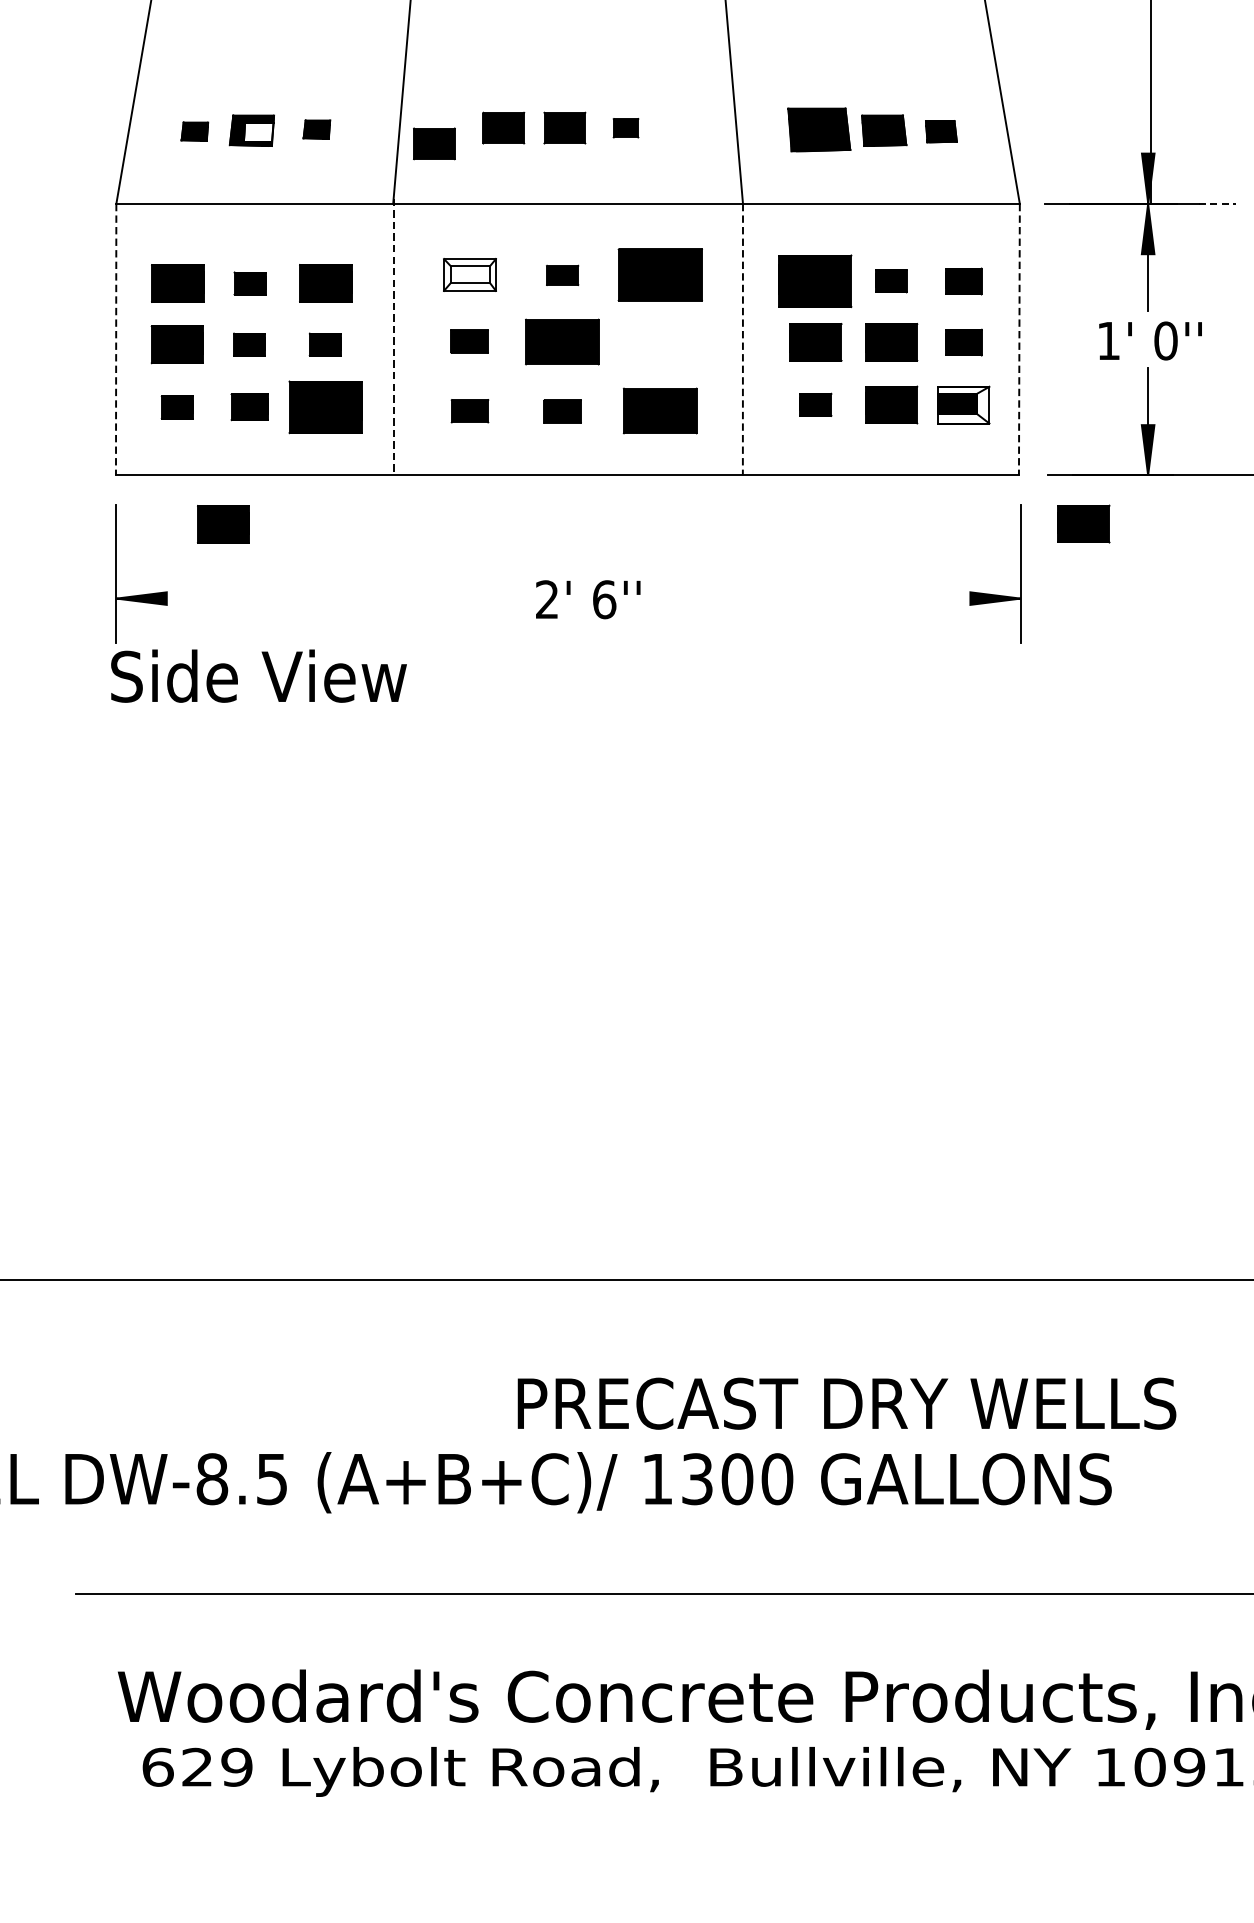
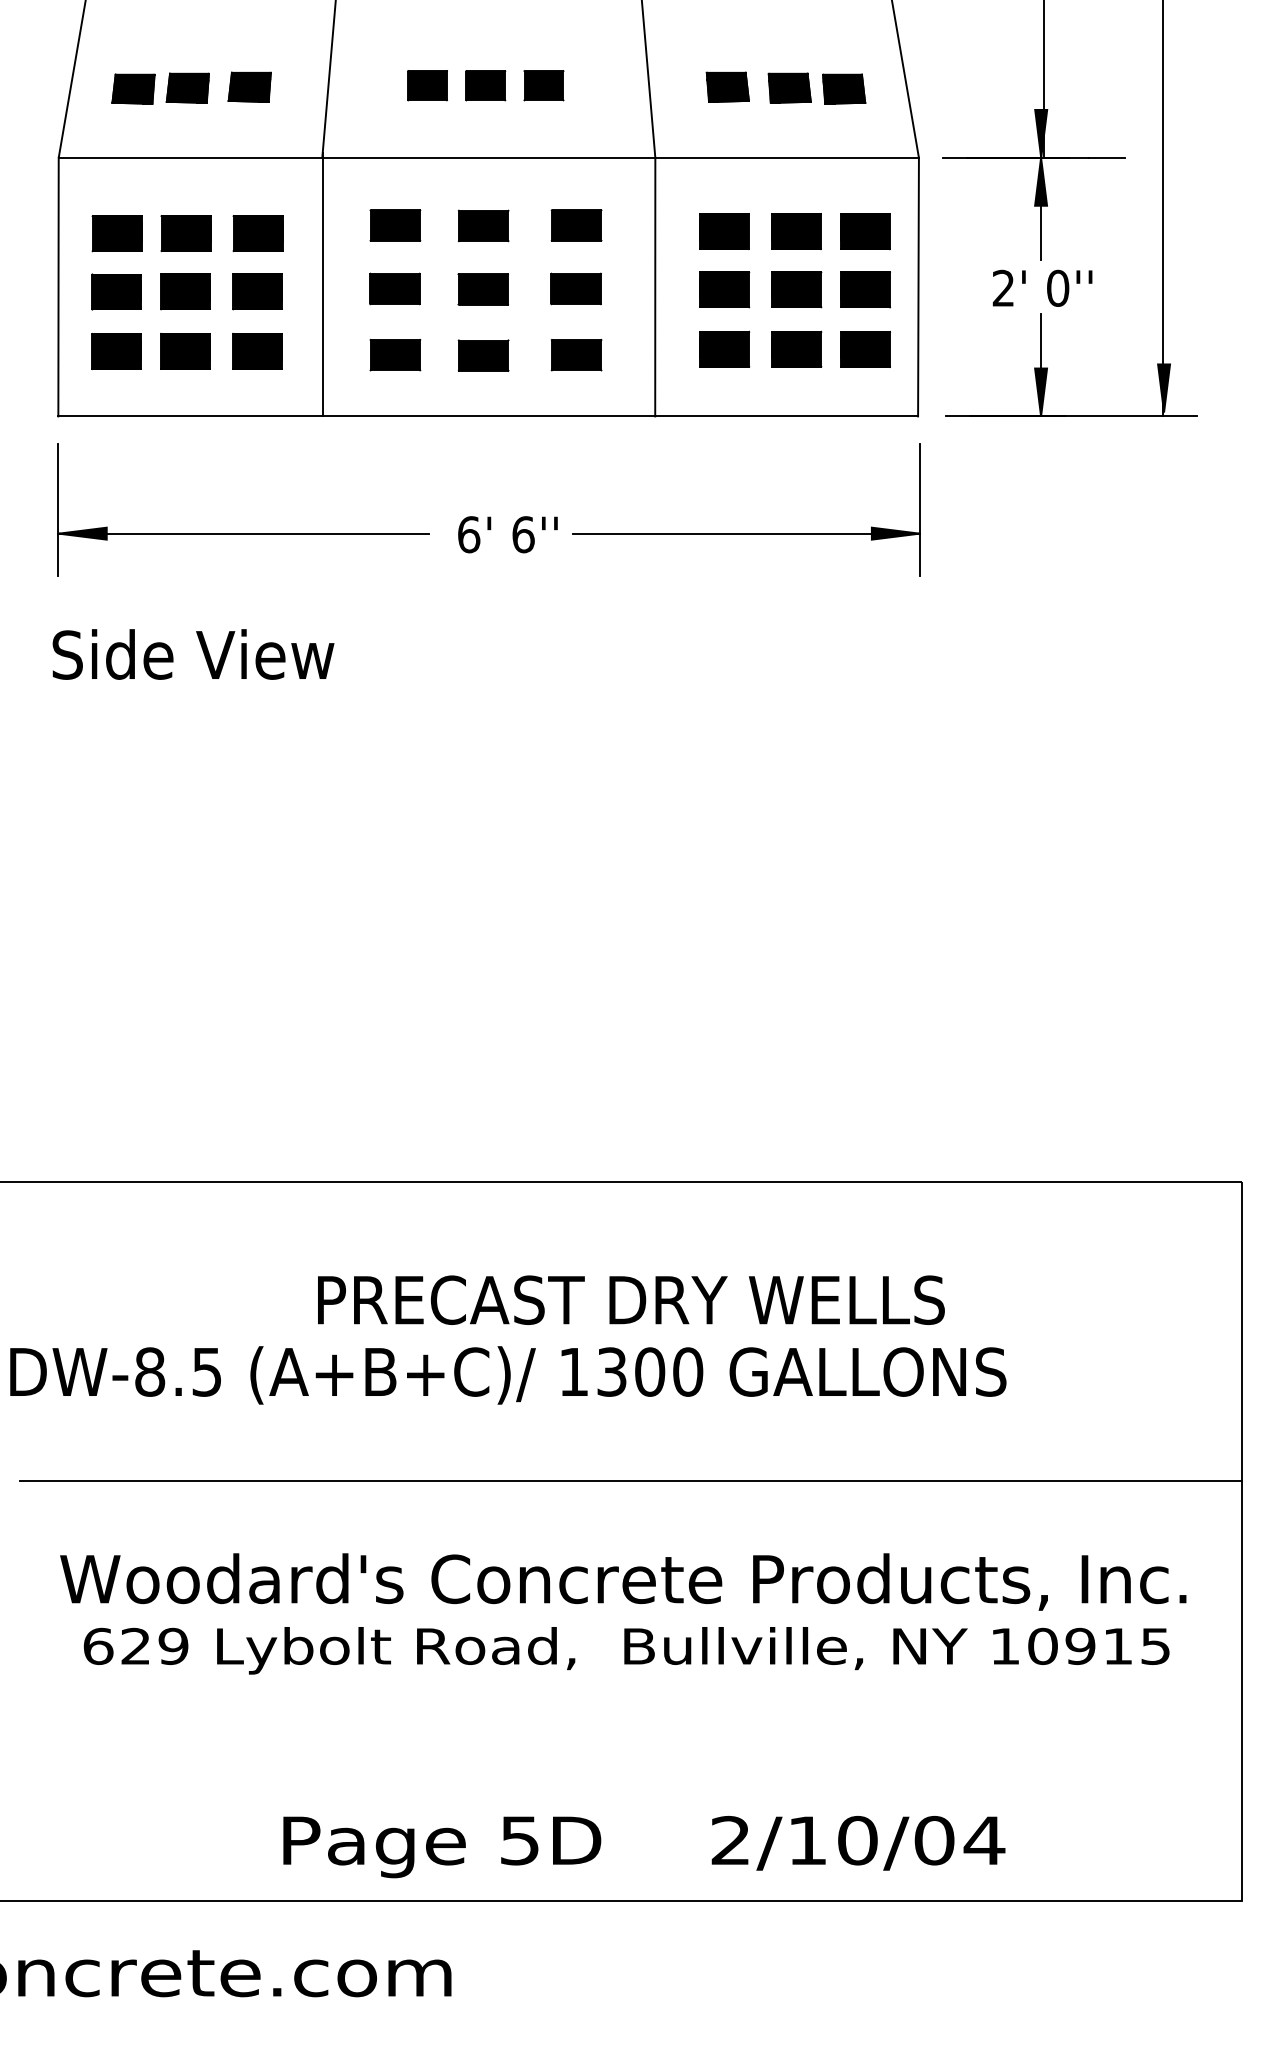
part: (625, 127) -> (543, 85), size x1.67
part: (316, 128) -> (249, 86), size x1.67
part: (818, 128) -> (727, 86), size x0.71
part: (194, 131) -> (133, 88), size x1.67
part: (941, 131) -> (844, 88), size x1.43
fill: (258, 132) -> (194, 89), added
part: (434, 143) -> (361, 100), removed
line: (1216, 203) -> (1106, 157), dashed -> solid
fill: (470, 274) -> (395, 225), added
fill: (470, 274) -> (395, 225), added
part: (562, 274) -> (483, 225), size x1.67
part: (660, 274) -> (576, 225), size x0.62
part: (815, 281) -> (724, 231), size x0.71
part: (891, 281) -> (796, 231), size x1.67
part: (963, 281) -> (865, 231), size x1.43
part: (249, 283) -> (185, 233), size x1.67
line: (394, 336) -> (323, 284), dashed -> solid
line: (116, 340) -> (58, 287), dashed -> solid
line: (743, 340) -> (655, 287), dashed -> solid
line: (1019, 340) -> (918, 287), dashed -> solid
text: (1107, 340) -> (1002, 287), 1' -> 2'
part: (469, 341) -> (394, 288), size x1.43
part: (659, 341) -> (575, 288), added
part: (561, 342) -> (482, 289), size x0.71
part: (963, 342) -> (865, 289), size x1.43
part: (249, 344) -> (185, 291), size x1.67
part: (325, 344) -> (257, 291), size x1.67
part: (815, 404) -> (724, 348), size x1.67
fill: (962, 405) -> (864, 349), added
part: (325, 406) -> (257, 350), size x0.71
part: (177, 407) -> (116, 351), size x1.67
part: (249, 407) -> (185, 351), size x1.43
part: (470, 411) -> (395, 355), size x1.43
part: (562, 411) -> (483, 355), size x1.43
part: (660, 411) -> (576, 355), size x0.71
part: (223, 523) -> (160, 462), removed
part: (1083, 523) -> (979, 462), removed
line: (310, 598) -> (243, 533), added
line: (838, 598) -> (746, 533), added
text: (547, 599) -> (469, 534), 2' -> 6'
text: (258, 676) -> (193, 654), moved
text: (847, 1402) -> (631, 1299), moved

